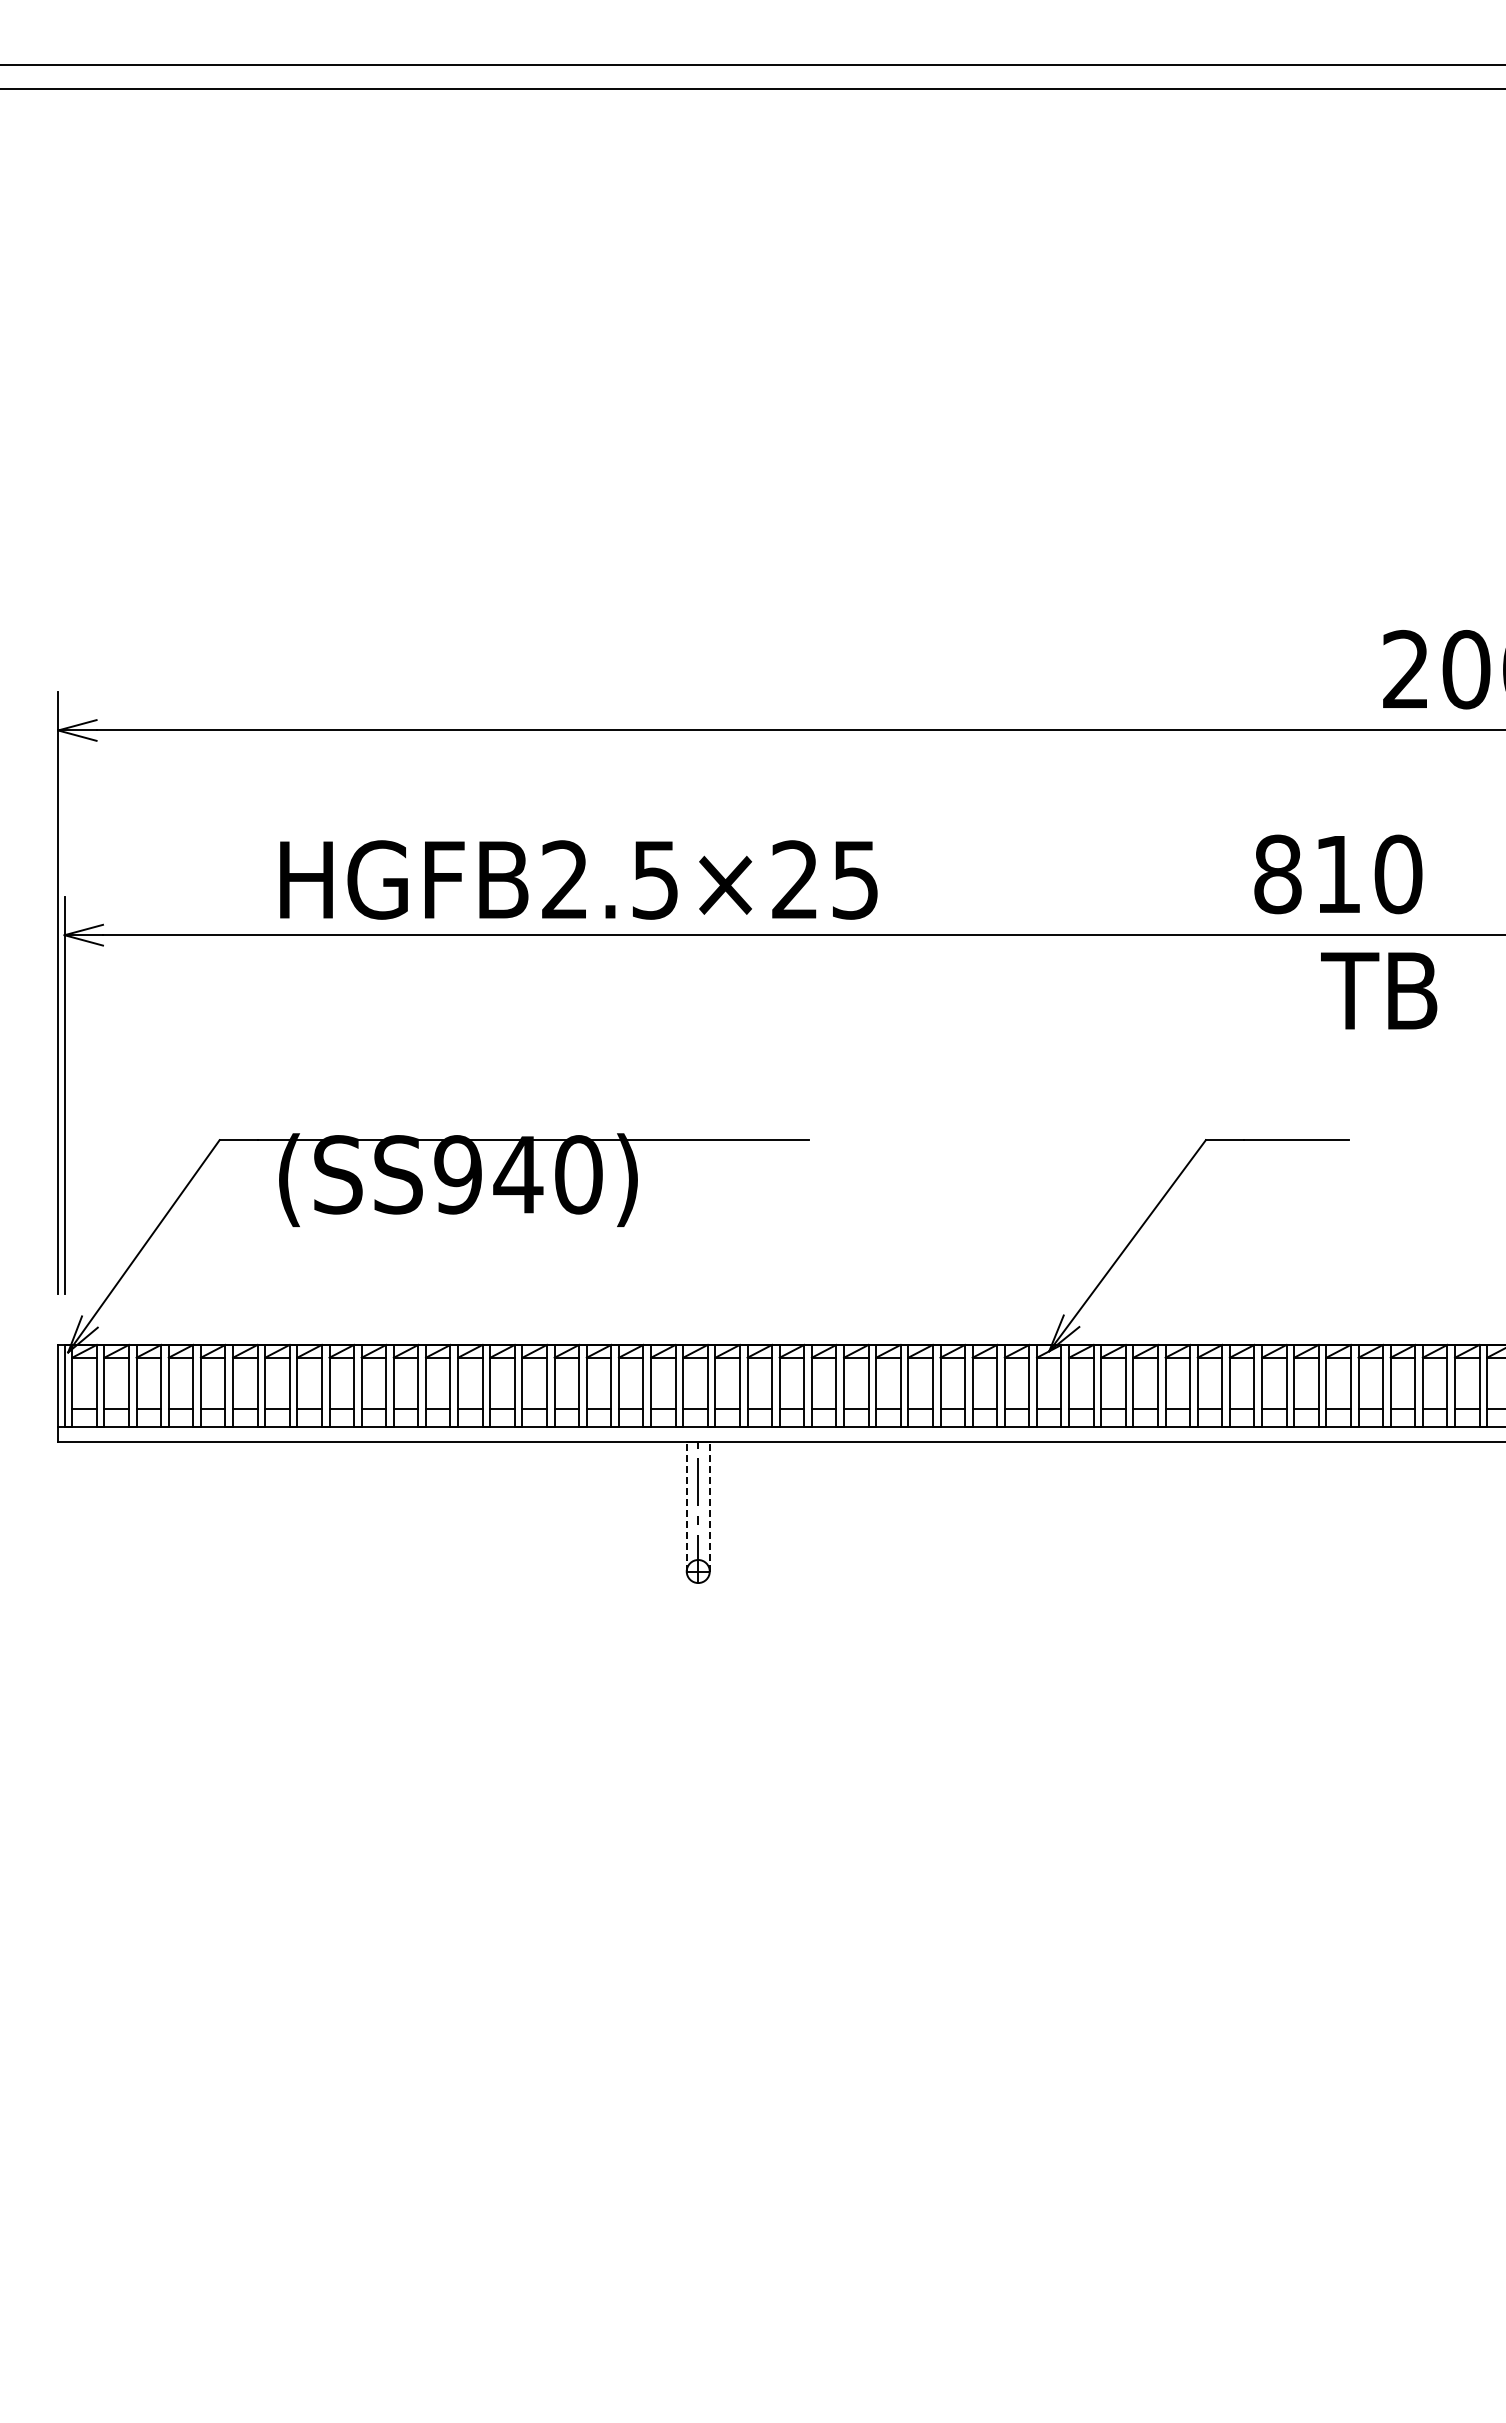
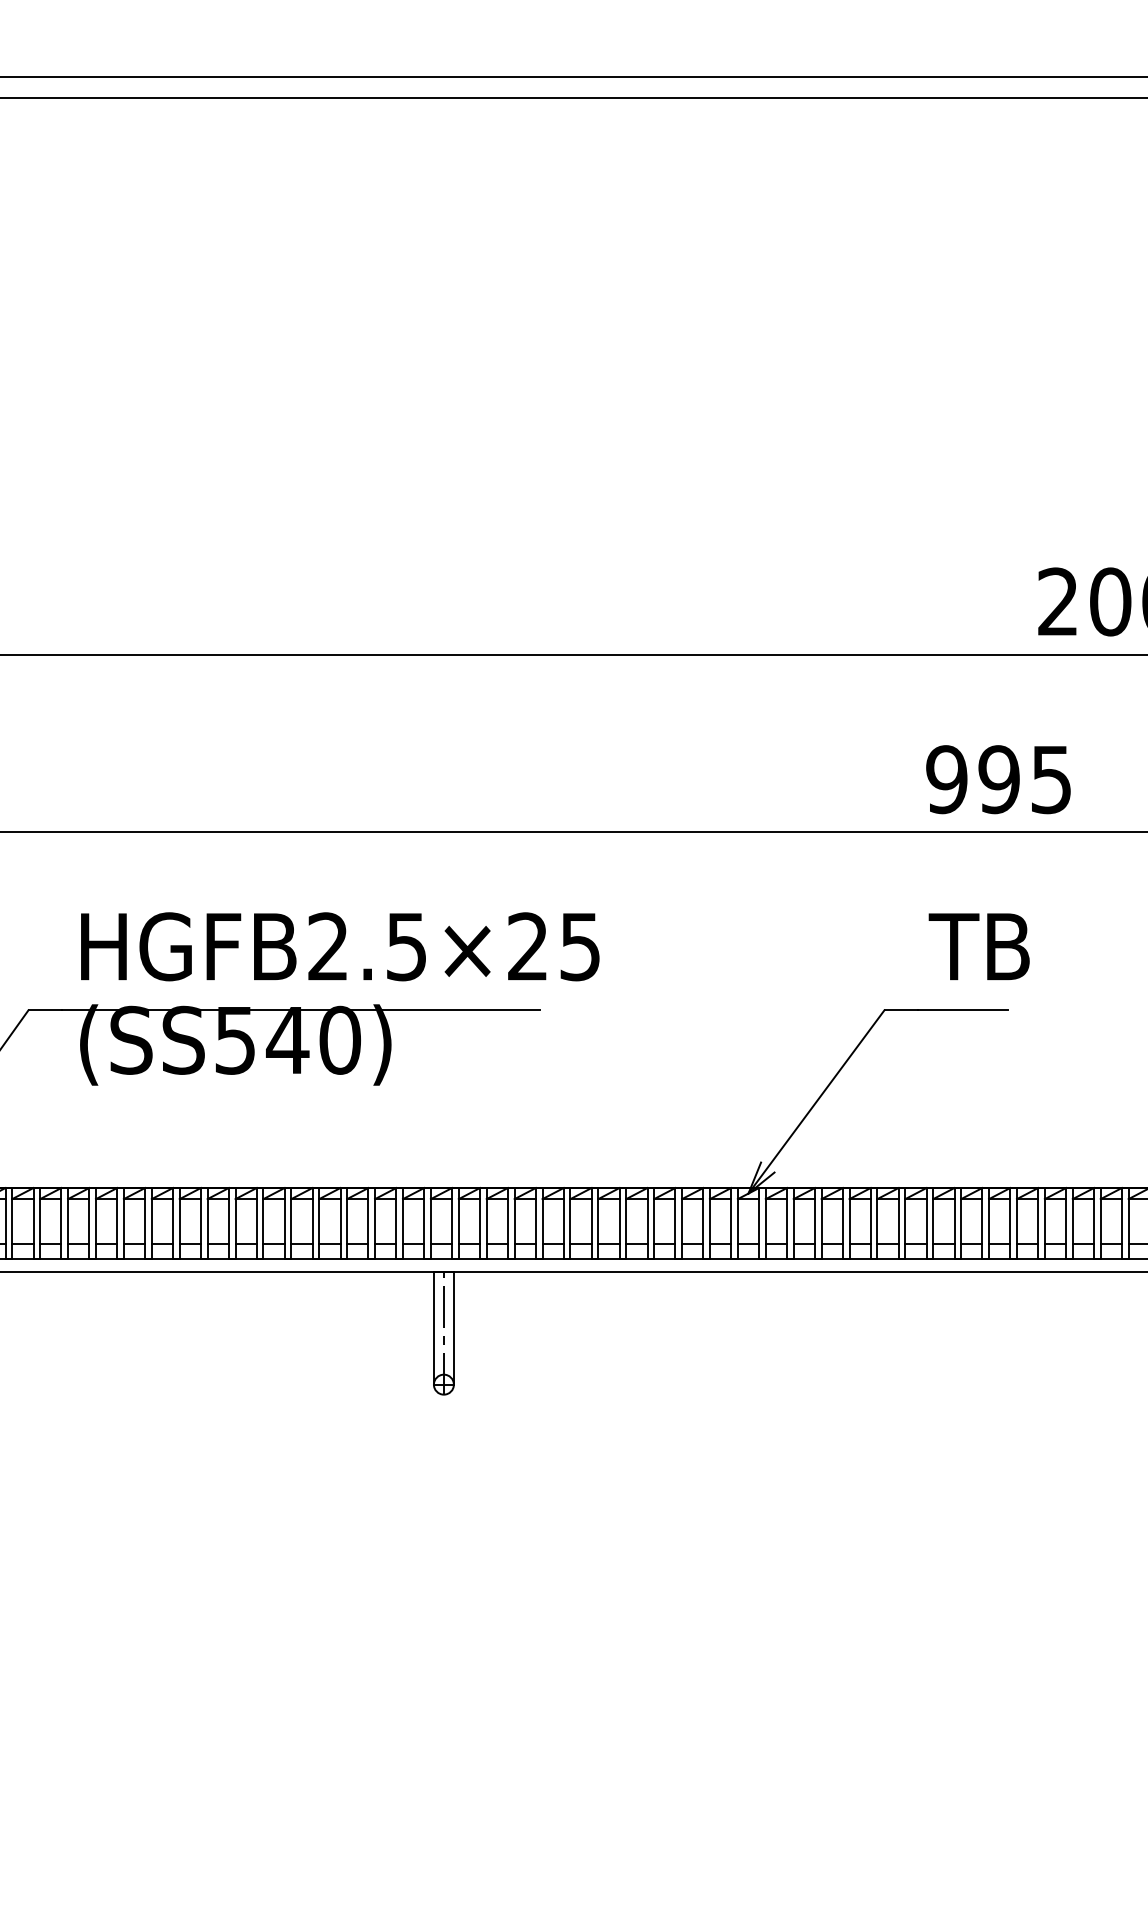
text: (1337, 874) -> (998, 779), 810 -> 995
text: (578, 879) -> (339, 946), moved
text: (1379, 990) -> (979, 946), moved
text: (457, 1174) -> (234, 1040), (SS940) -> (SS540)
line: (686, 1506) -> (433, 1328), dashed -> solid
line: (709, 1506) -> (453, 1328), dashed -> solid

